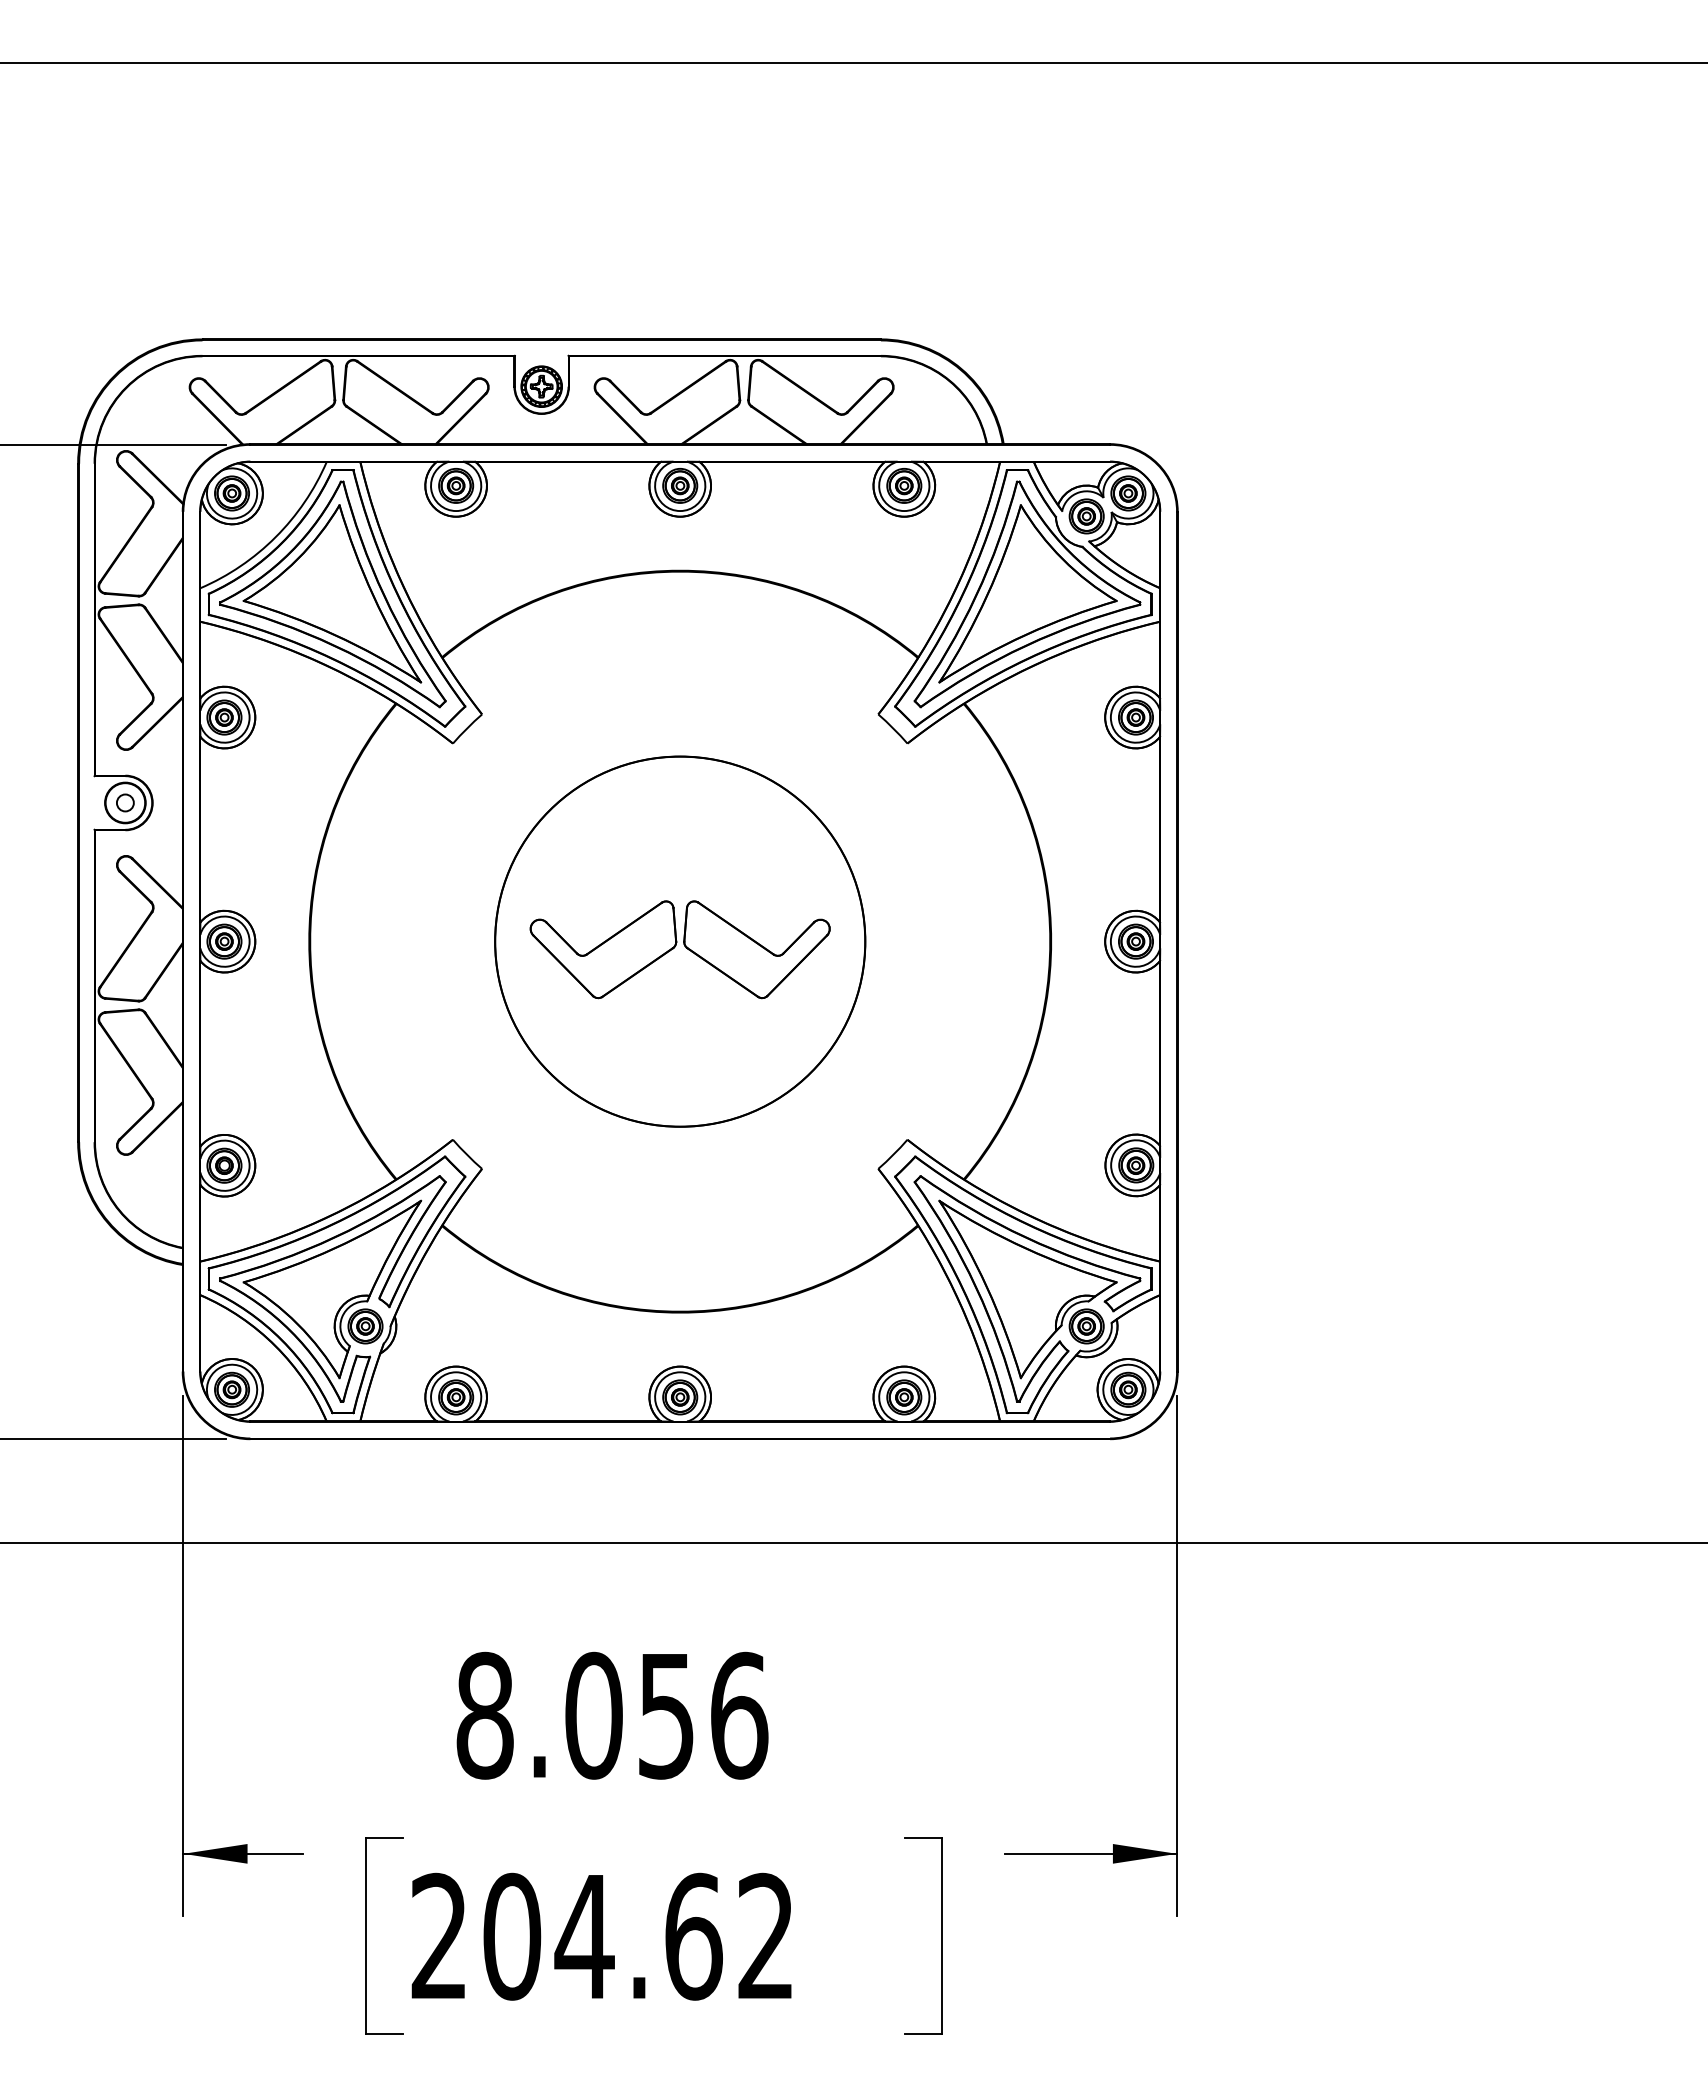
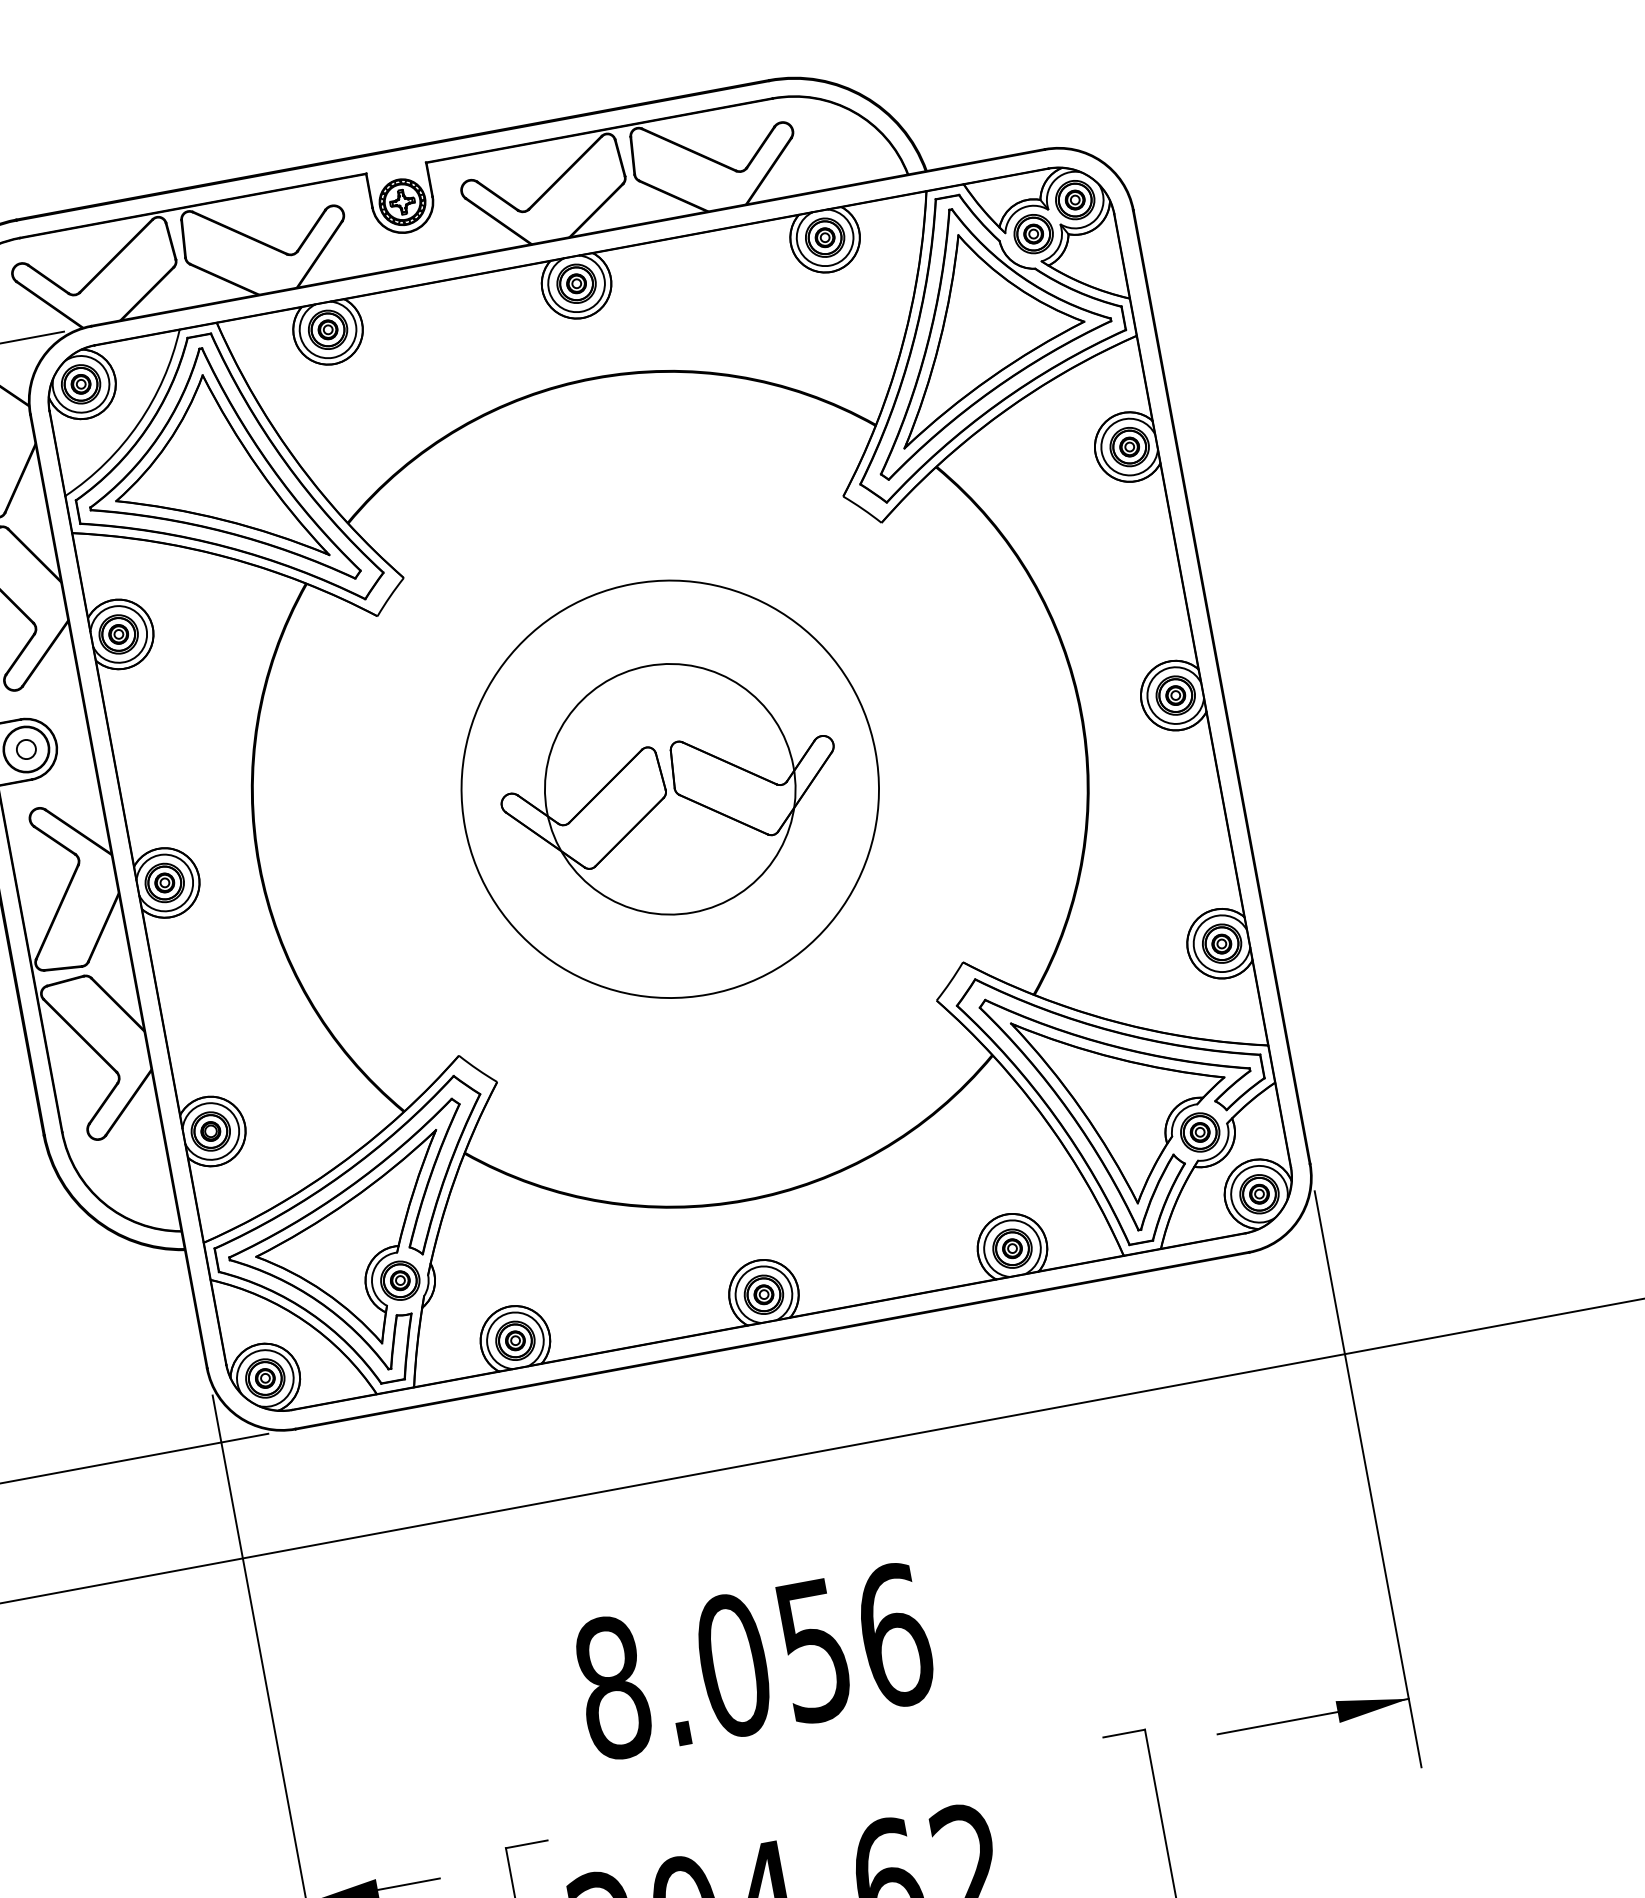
circle: (680, 941) -> (670, 789), size x0.6

